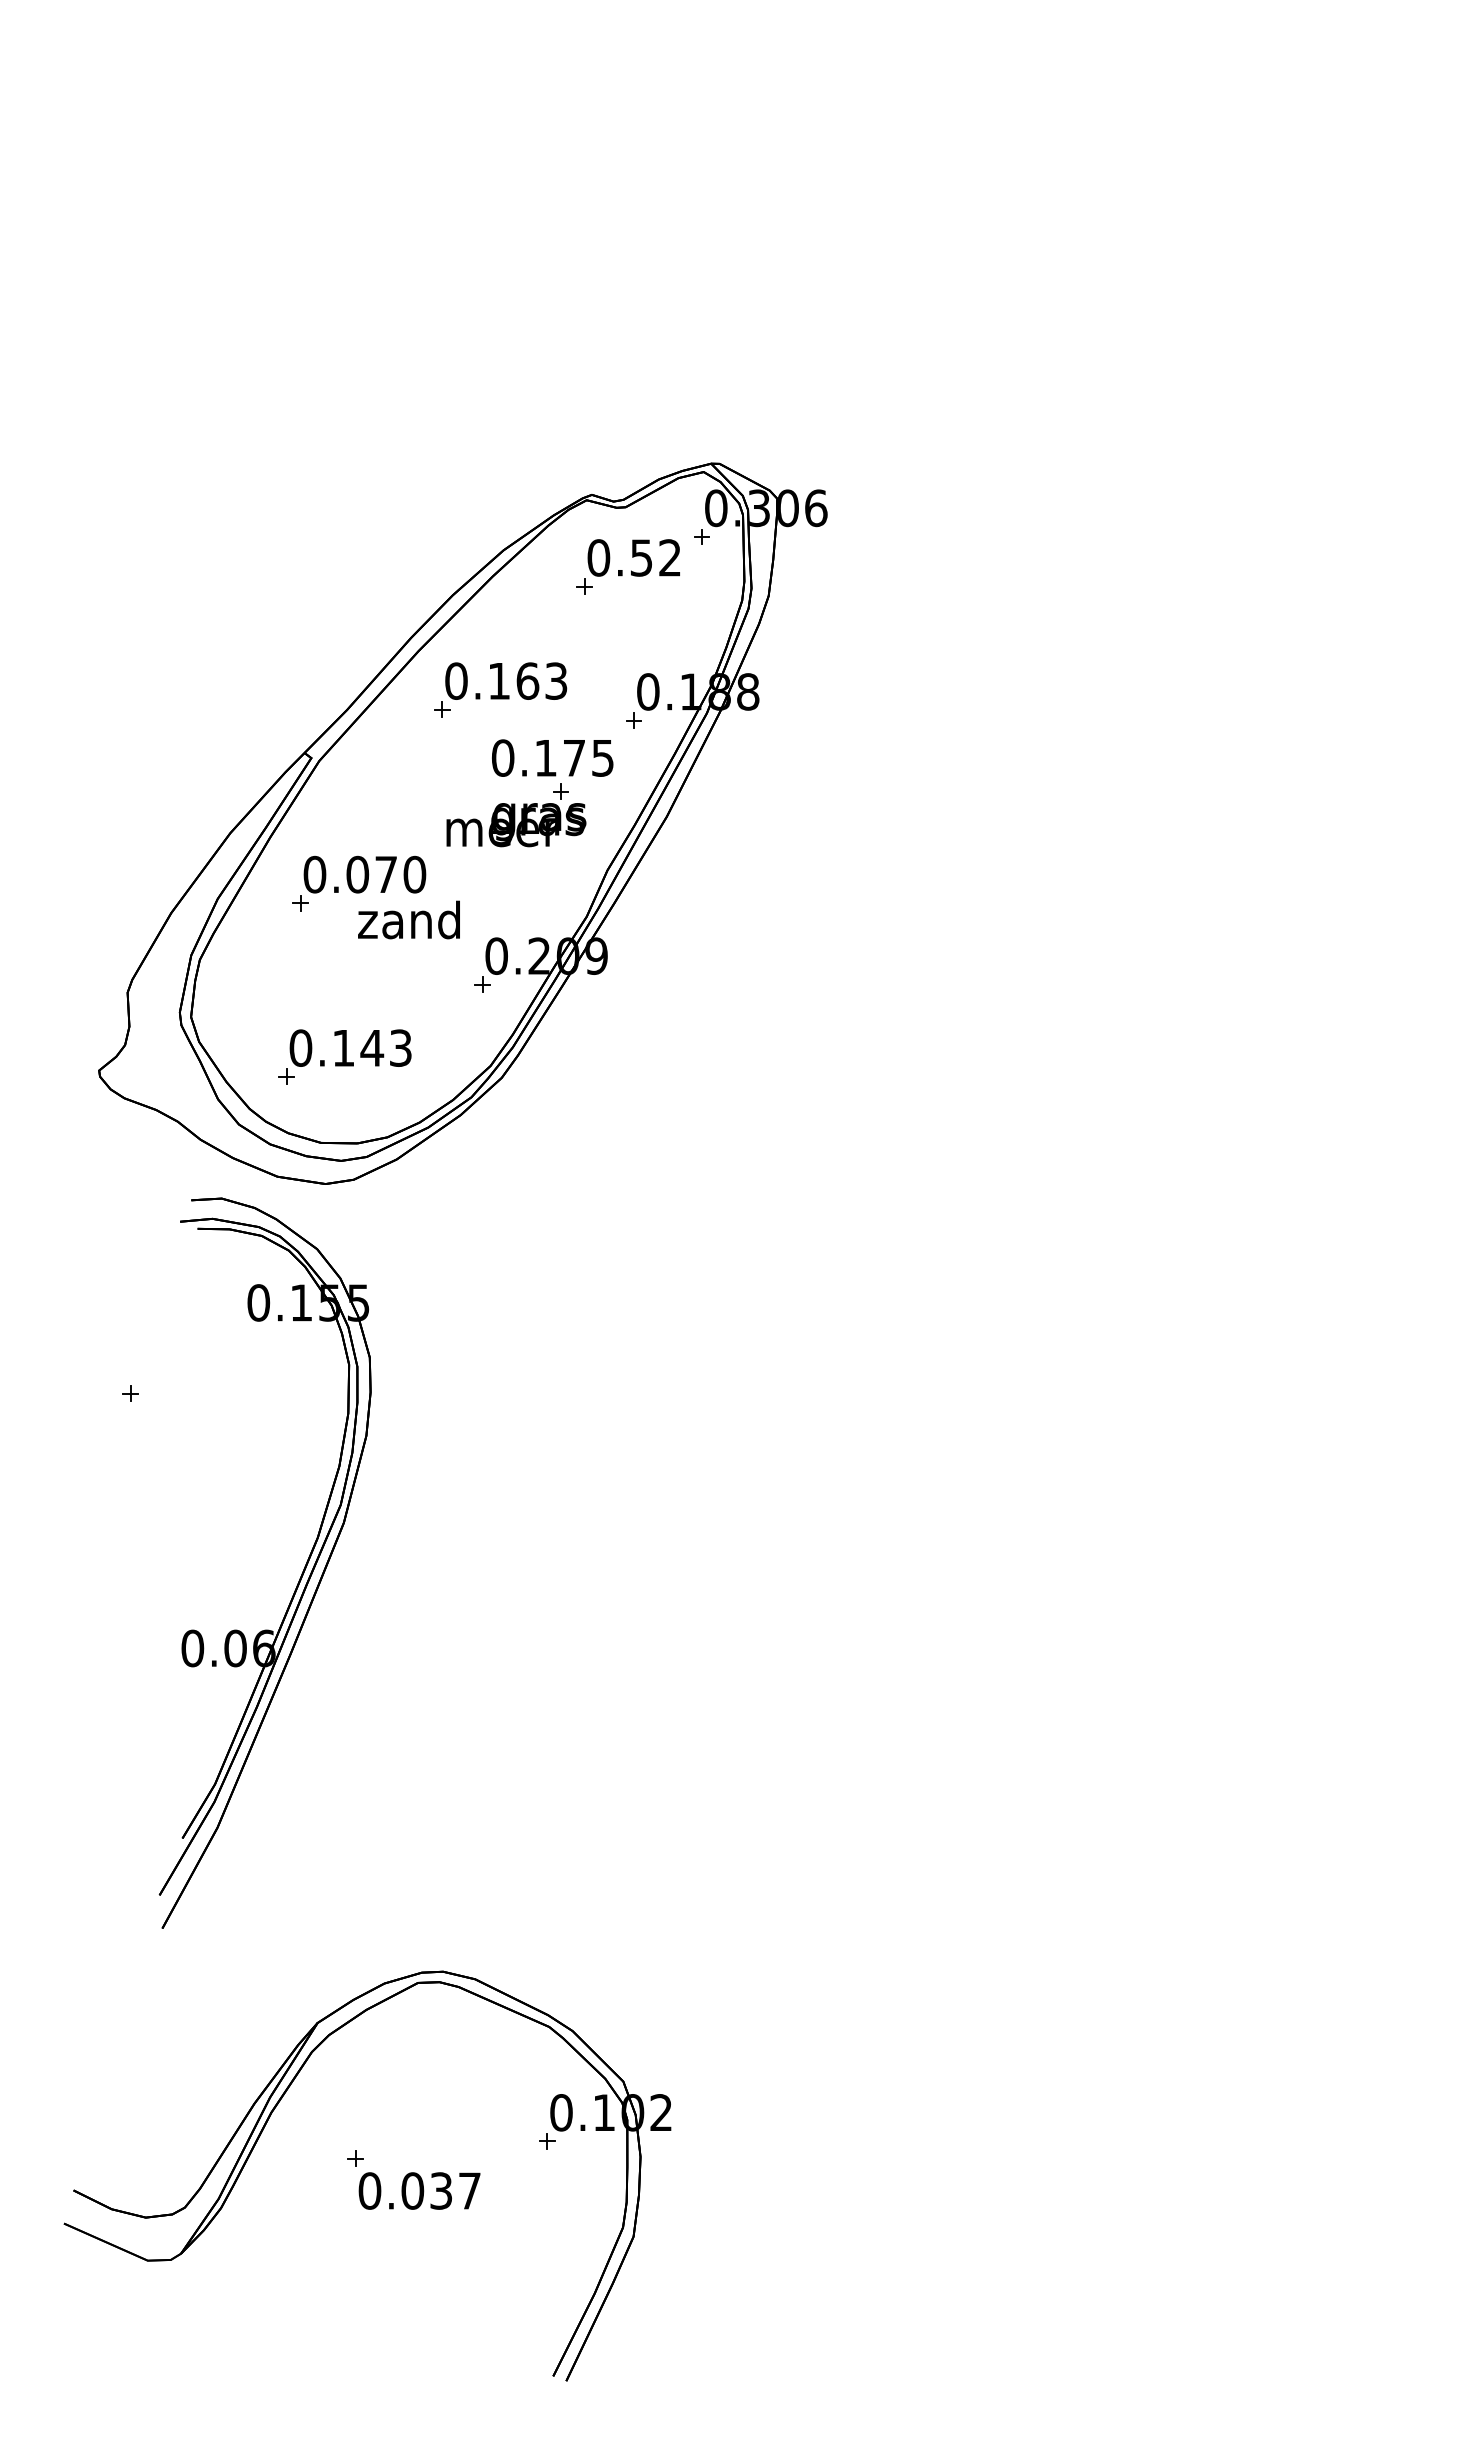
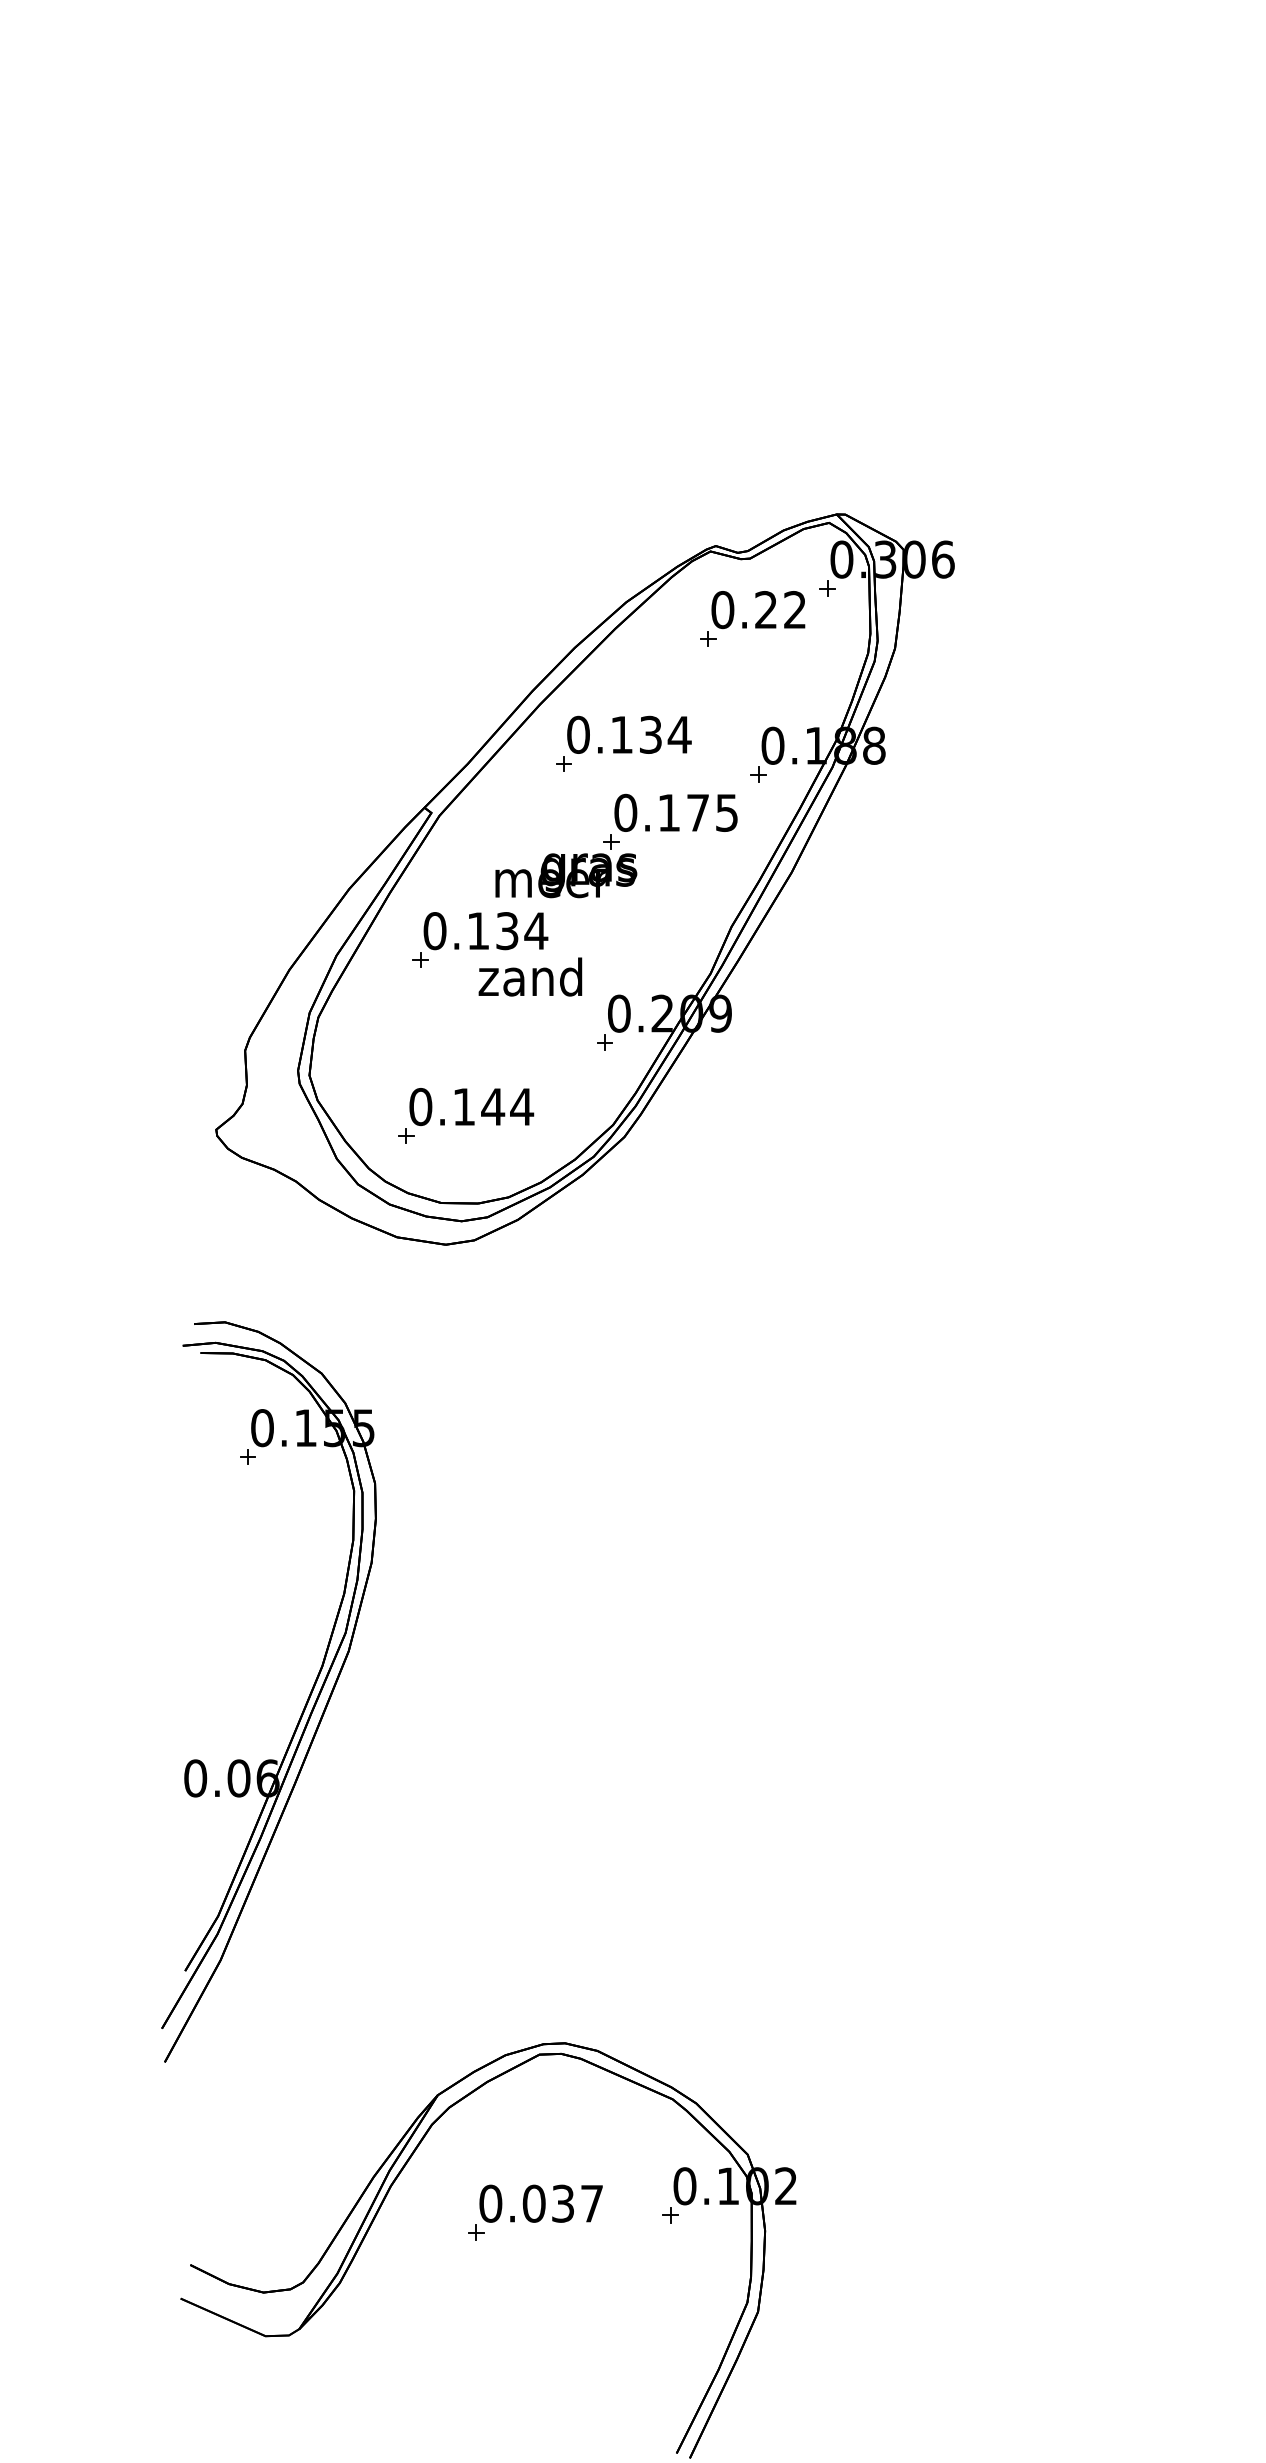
text: (641, 557) -> (766, 609), 0.52 -> 0.22
text: (542, 680) -> (665, 734), 0.163 -> 0.134
part: (516, 815) -> (566, 866), moved
text: (386, 874) -> (507, 930), 0.070 -> 0.134
text: (400, 1047) -> (521, 1106), 0.143 -> 0.144
part: (299, 1578) -> (303, 1707), moved
text: (419, 2190) -> (541, 2203), moved

